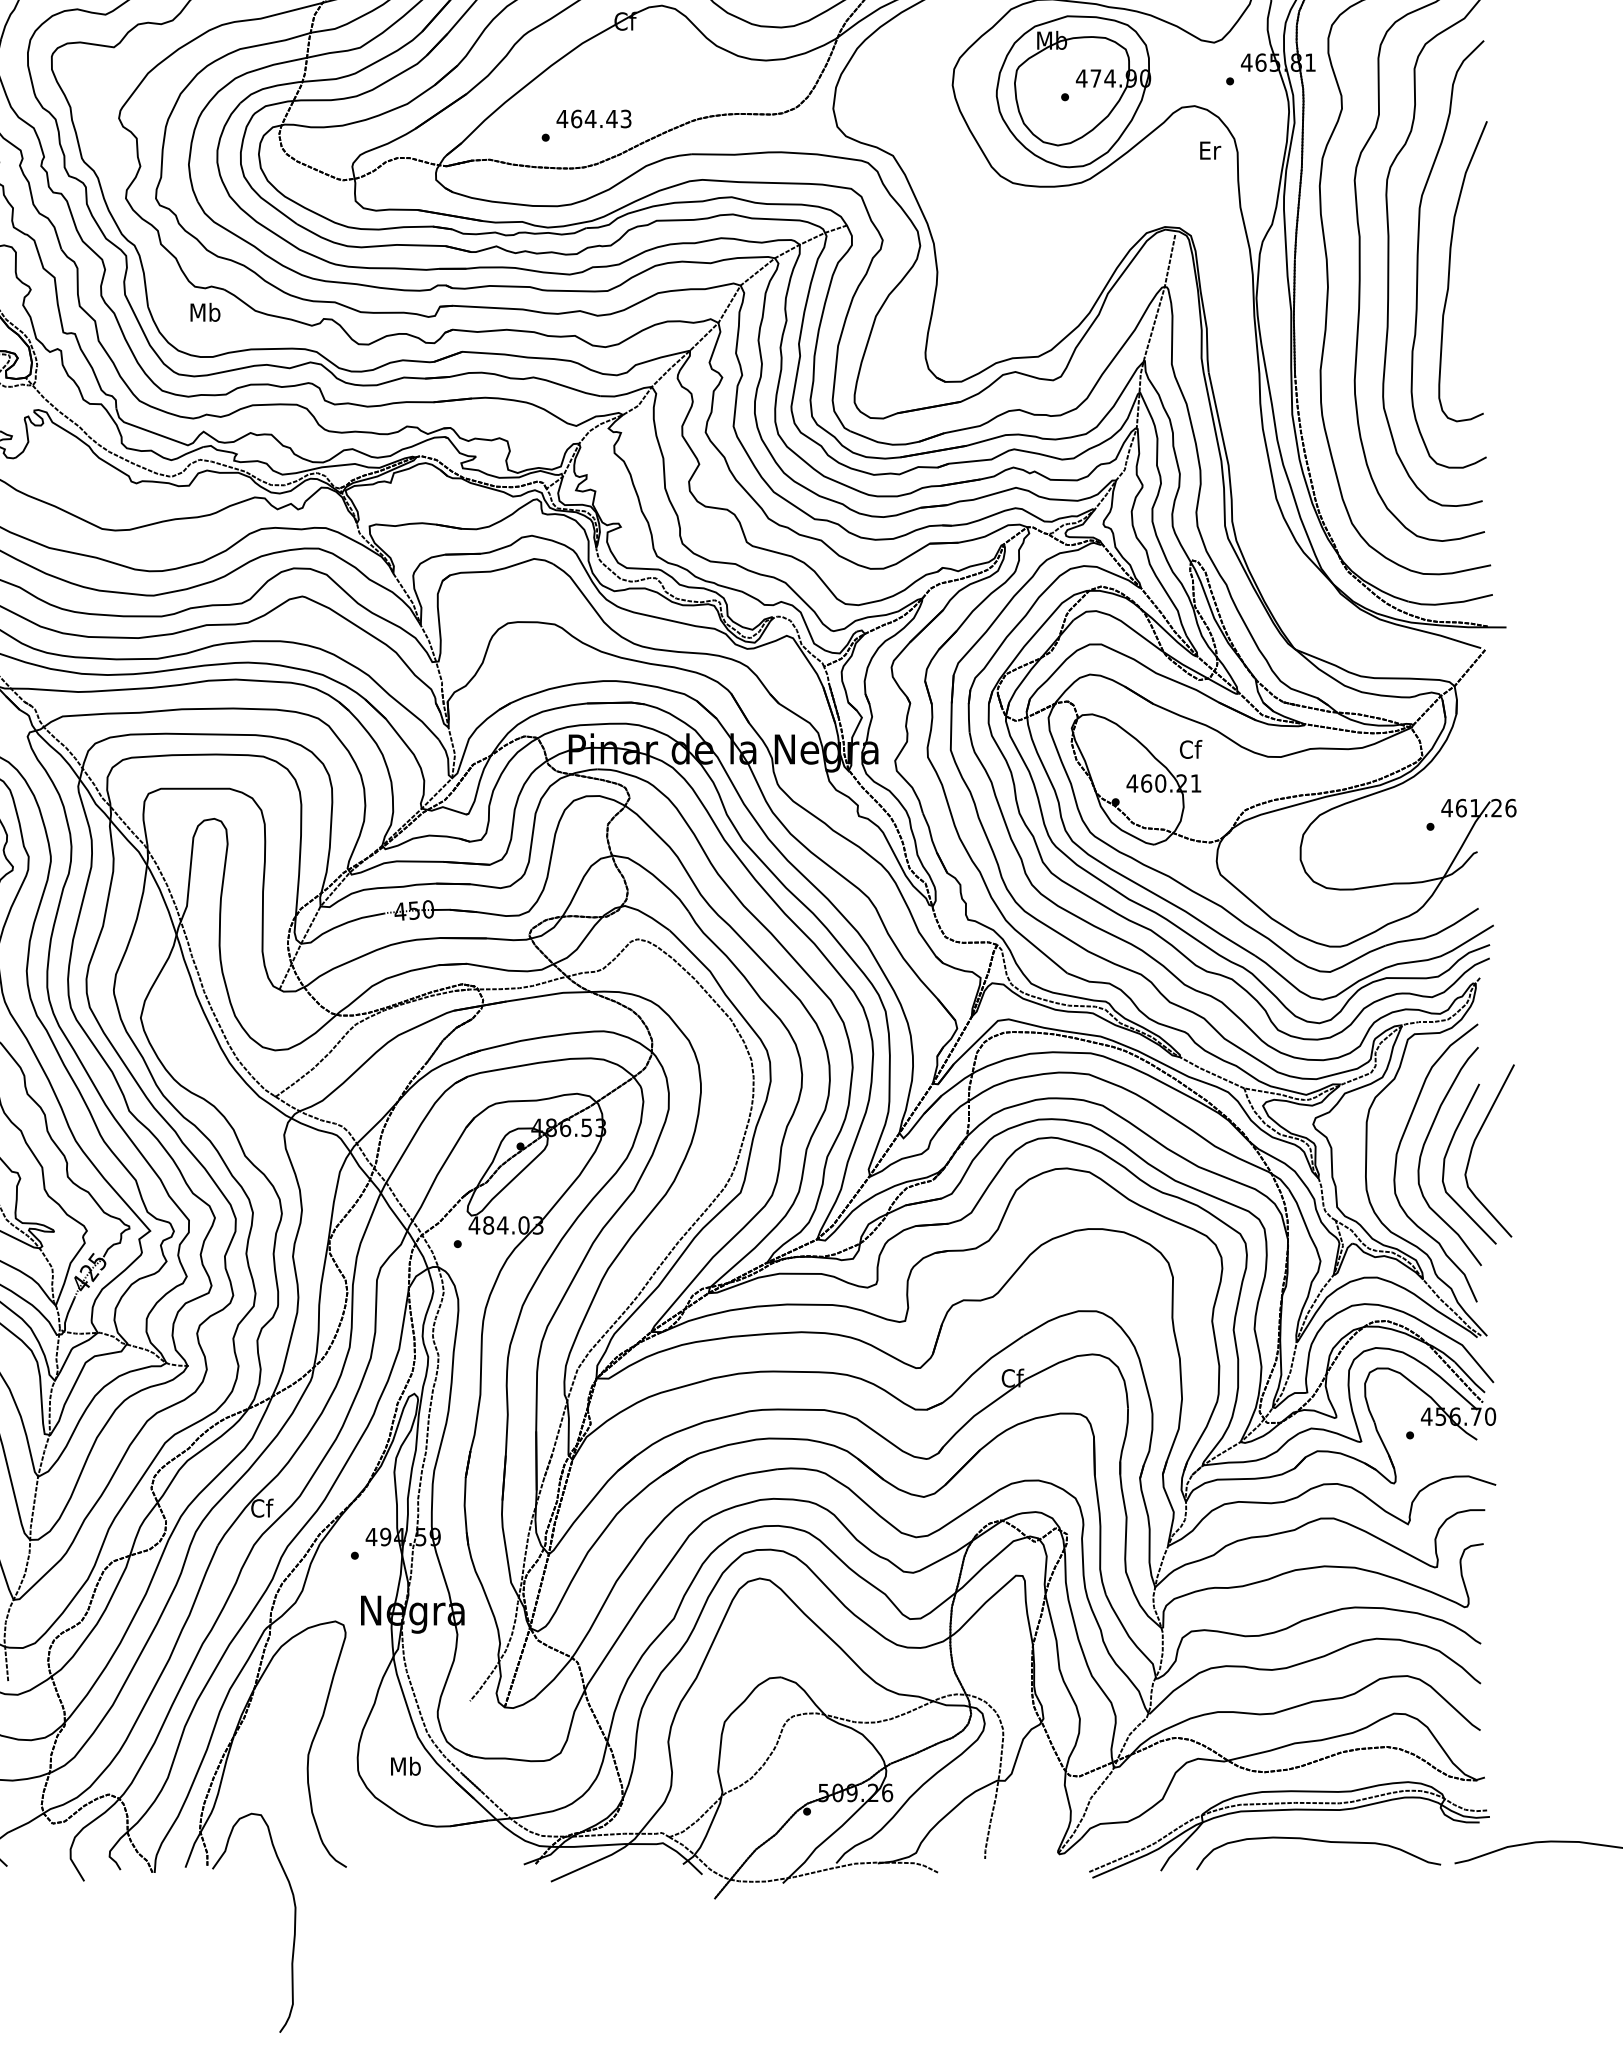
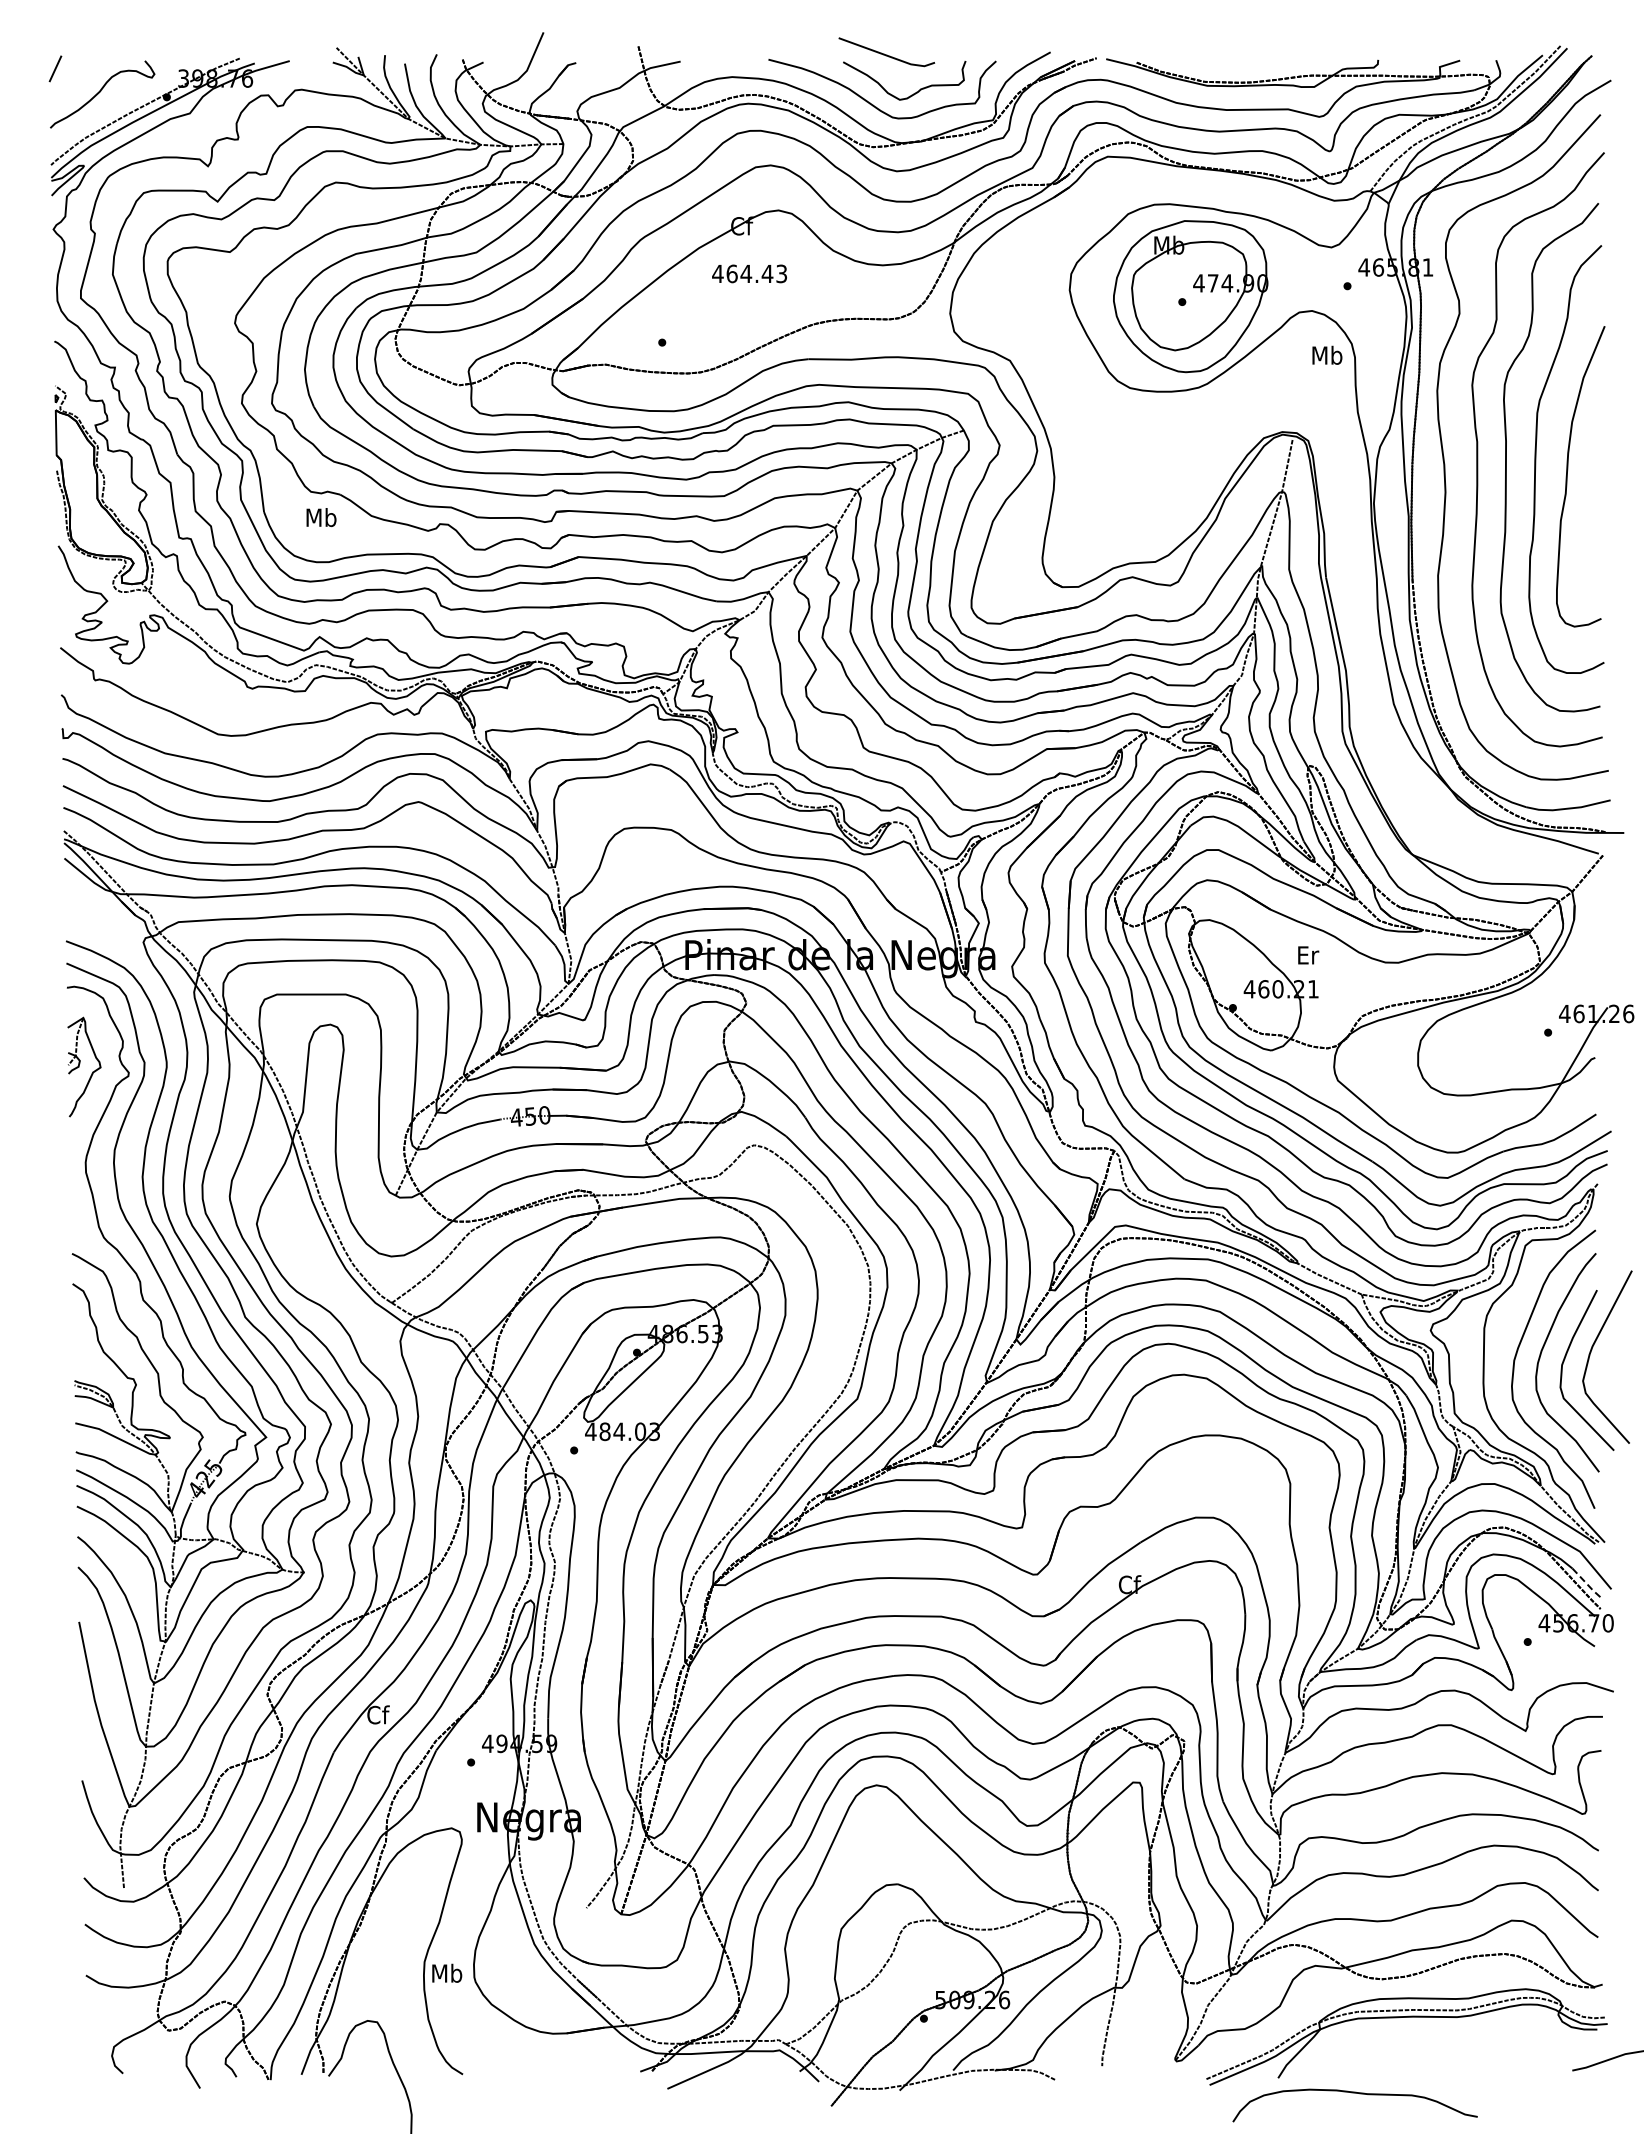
text: (593, 118) -> (749, 273), moved
text: (1210, 149) -> (1327, 354), Er -> Mb
text: (1191, 748) -> (1308, 954), Cf -> Er
line: (1469, 1377) -> (1587, 1584), solid -> dashed
text: (406, 1765) -> (447, 1972), moved
curve: (1317, 1841) -> (1354, 2093), moved

